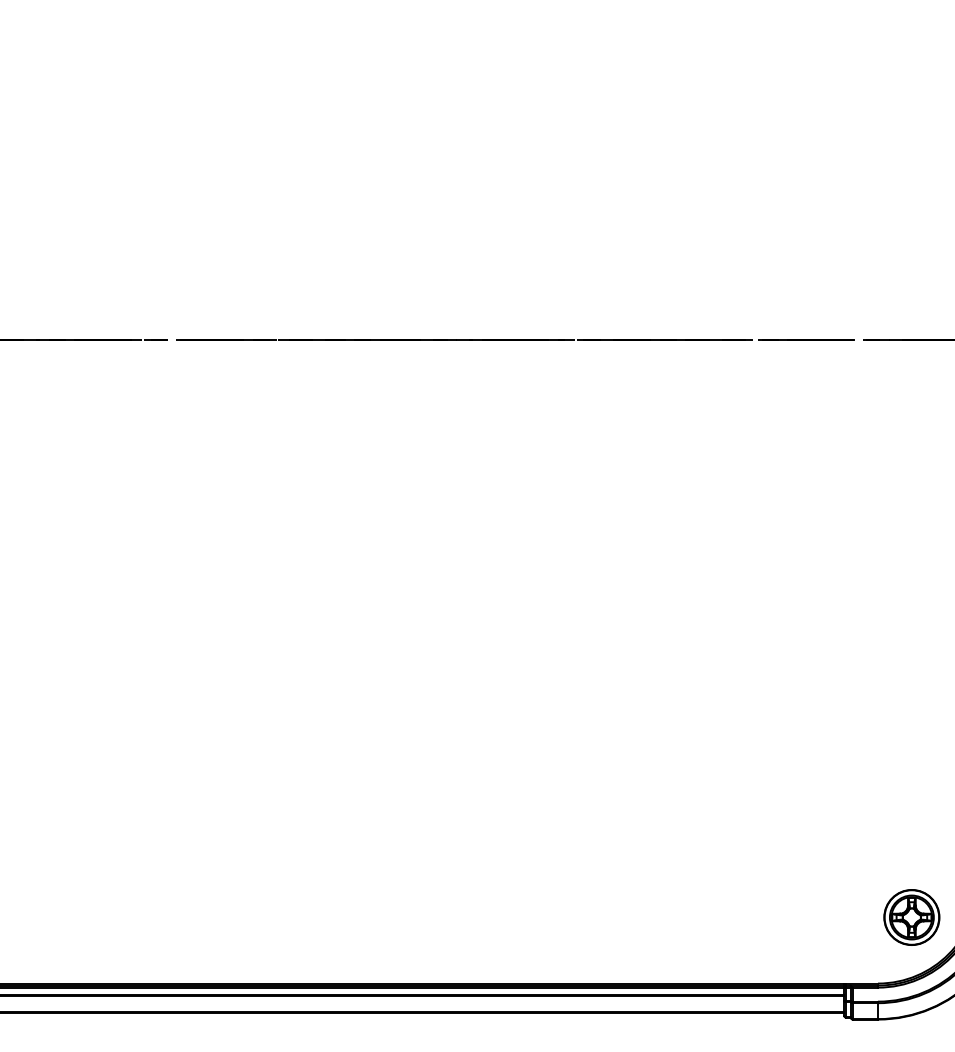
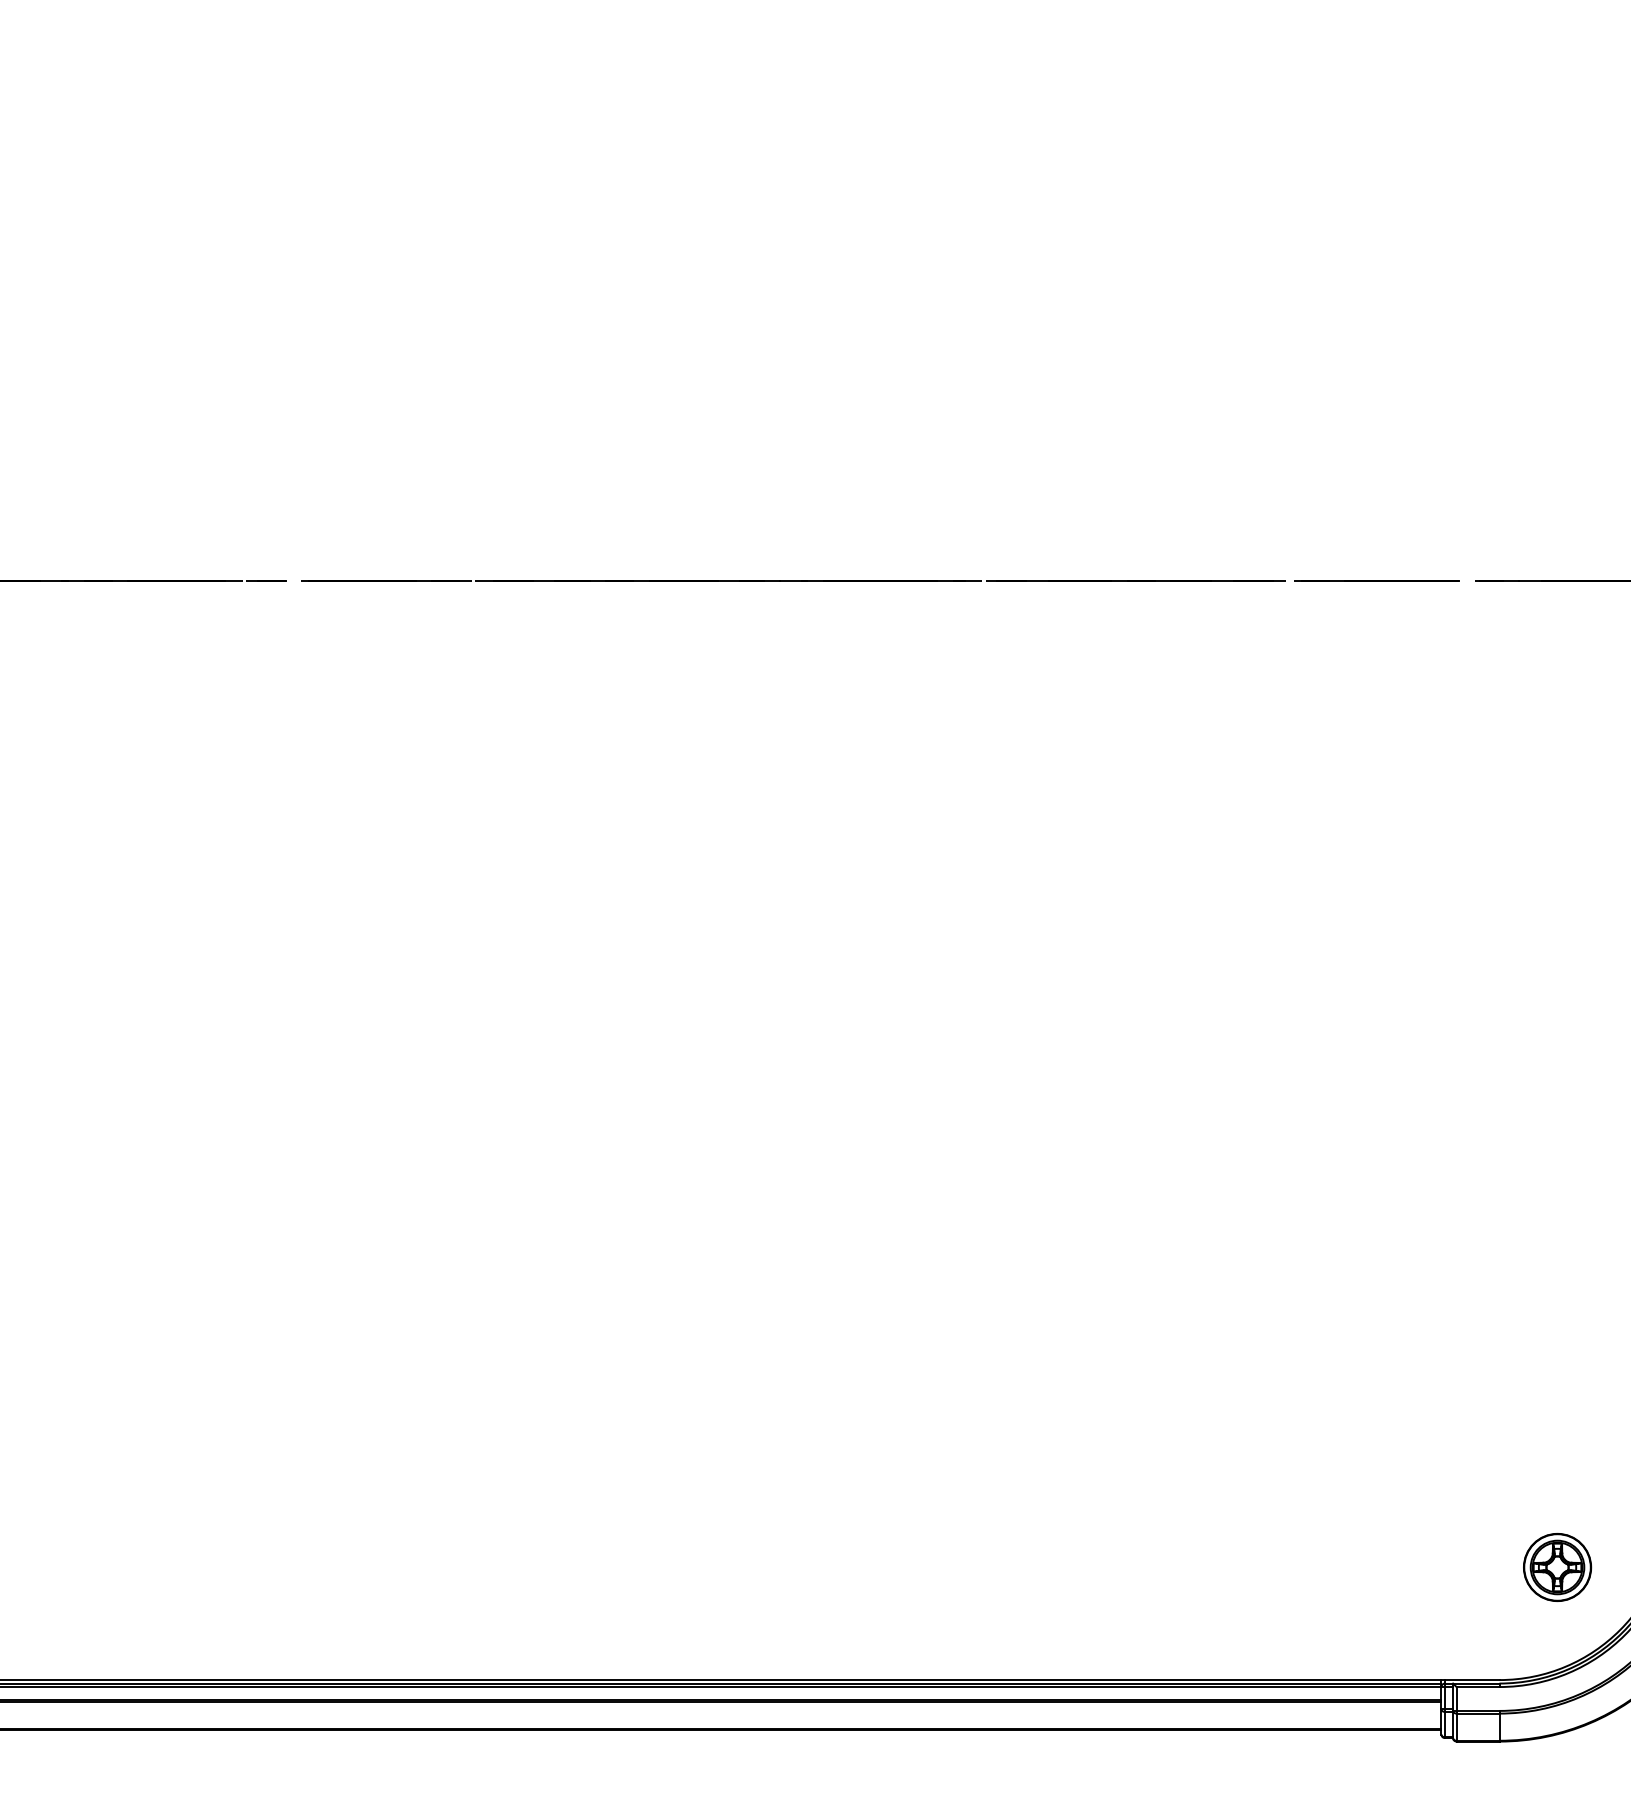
part: (911, 917) -> (1556, 1567), size x0.71

